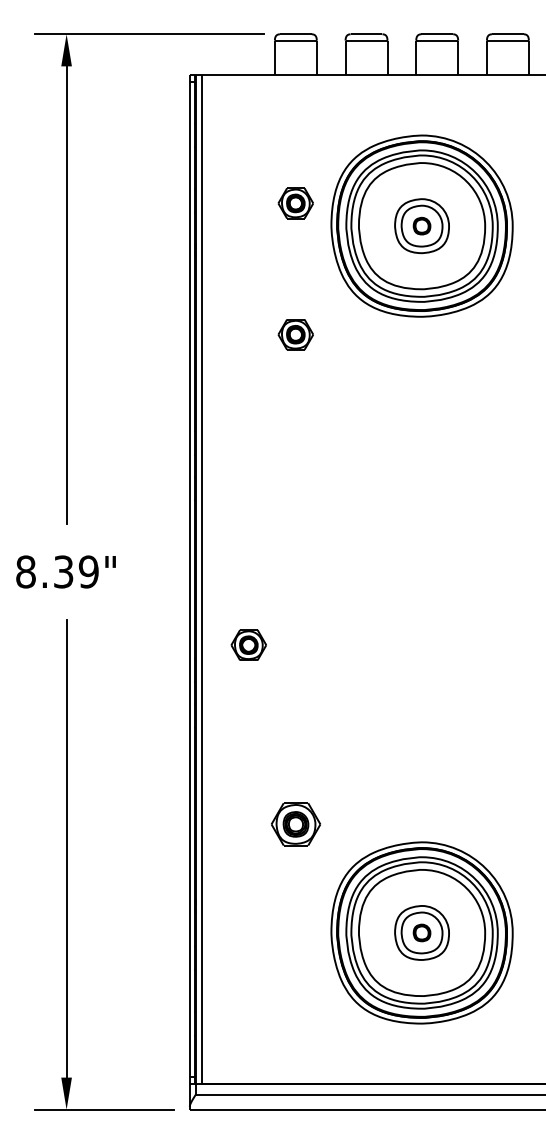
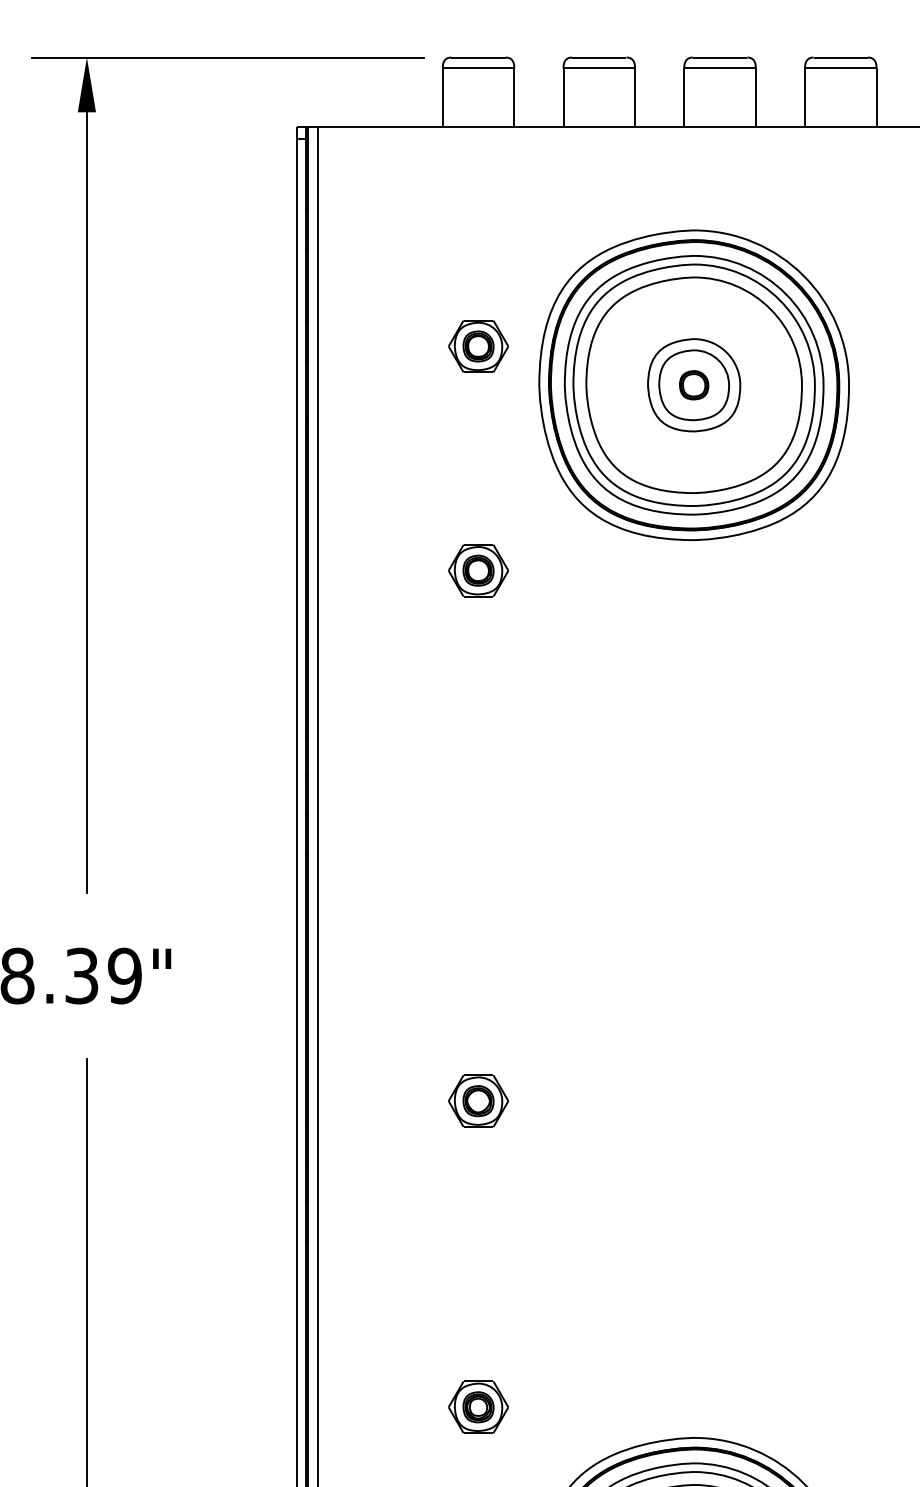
part: (248, 644) -> (477, 1099), moved
part: (295, 824) -> (477, 1407), size x0.71

